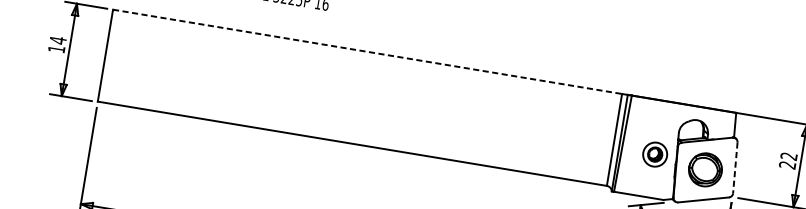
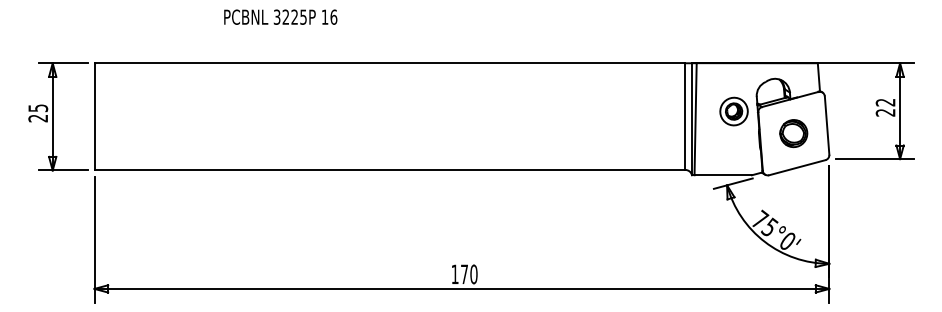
text: (57, 45) -> (38, 113), 14 -> 25
line: (368, 52) -> (390, 63), dashed -> solid
part: (654, 154) -> (733, 111), moved
line: (735, 168) -> (827, 126), dashed -> solid
part: (705, 169) -> (793, 133), size x0.71

